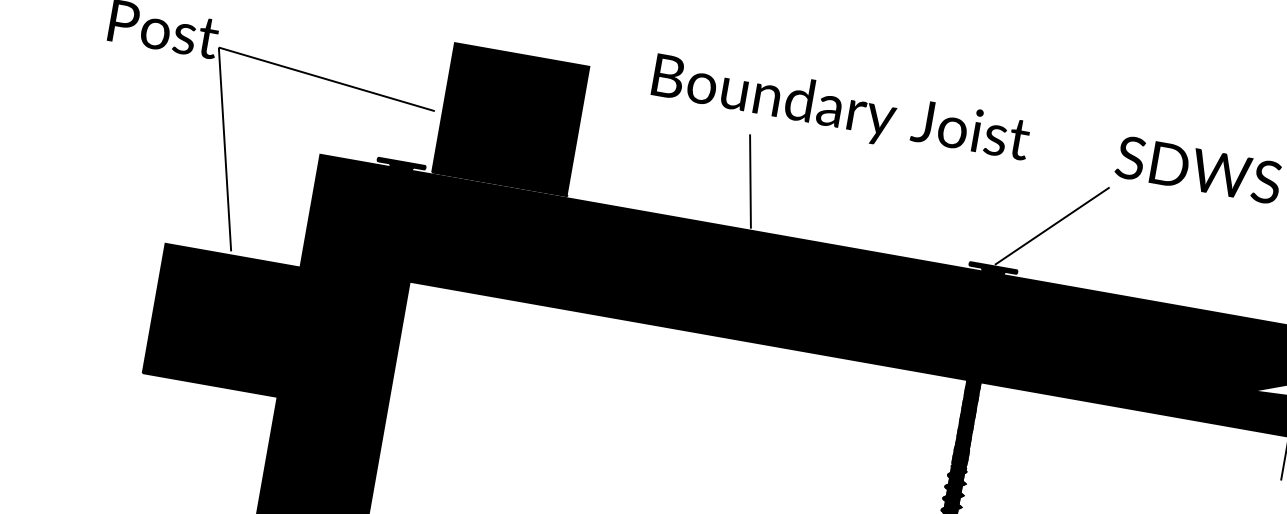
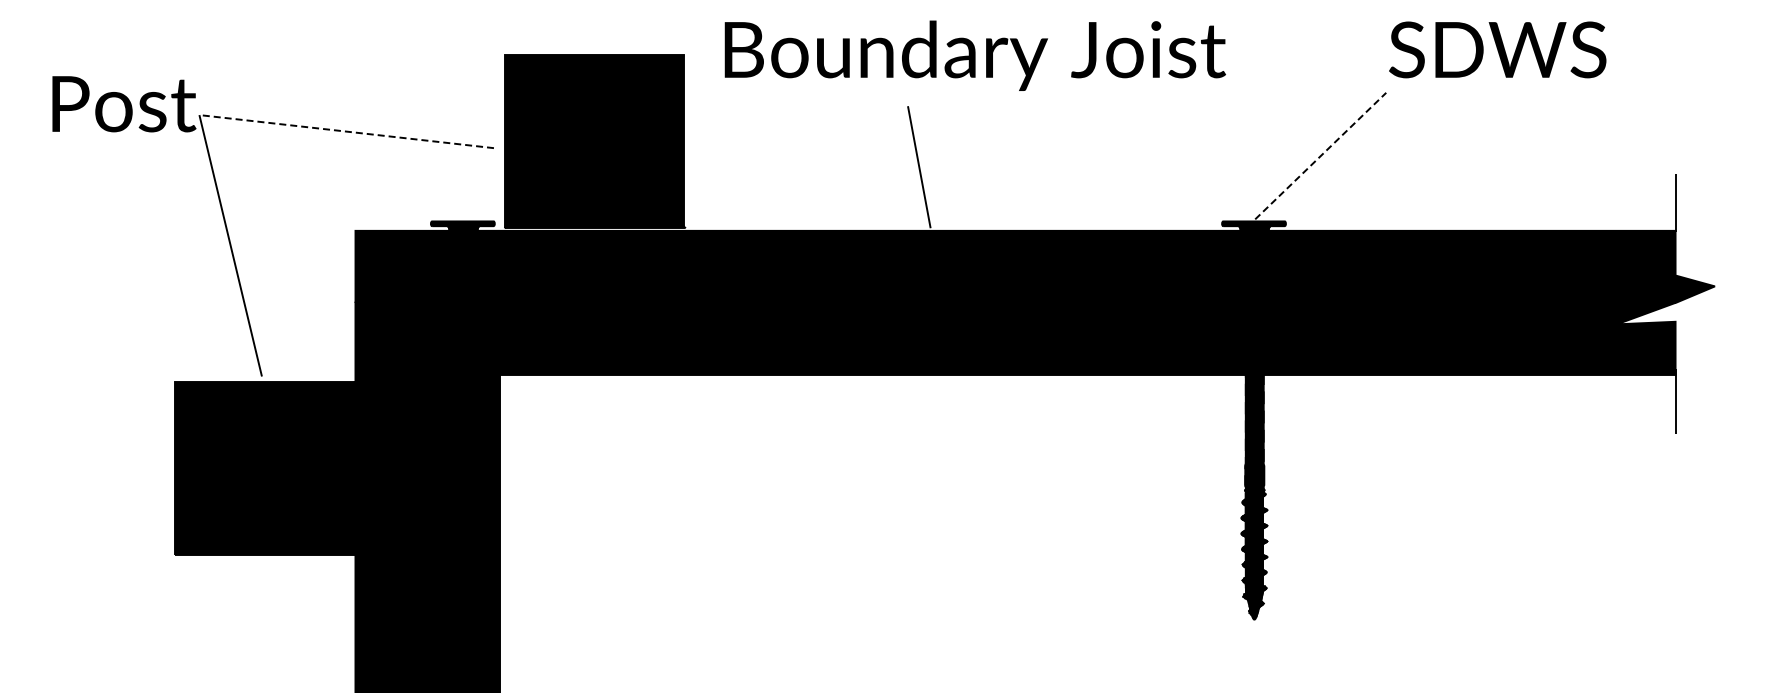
line: (326, 79) -> (346, 131), solid -> dashed
text: (840, 111) -> (974, 55), moved
line: (1052, 225) -> (1321, 155), solid -> dashed

